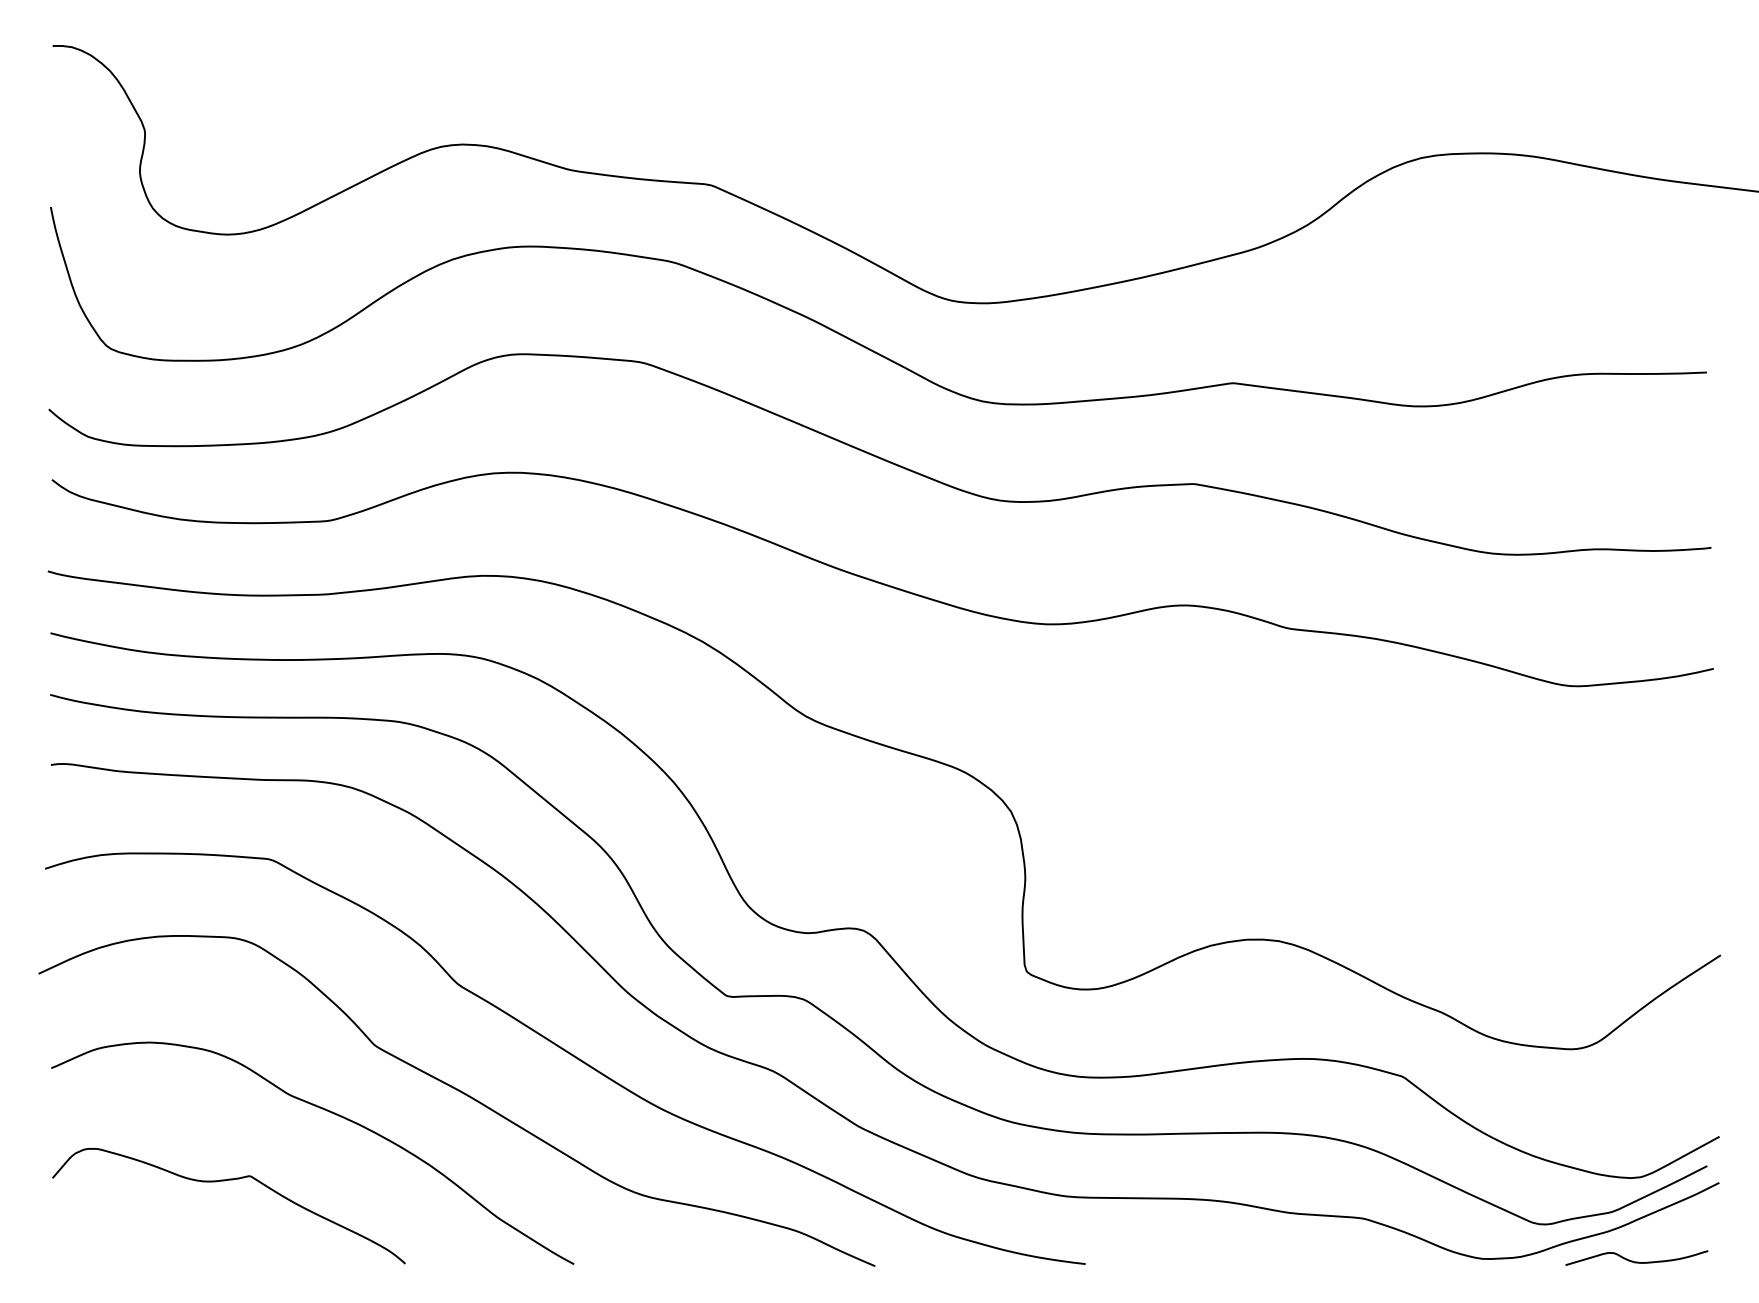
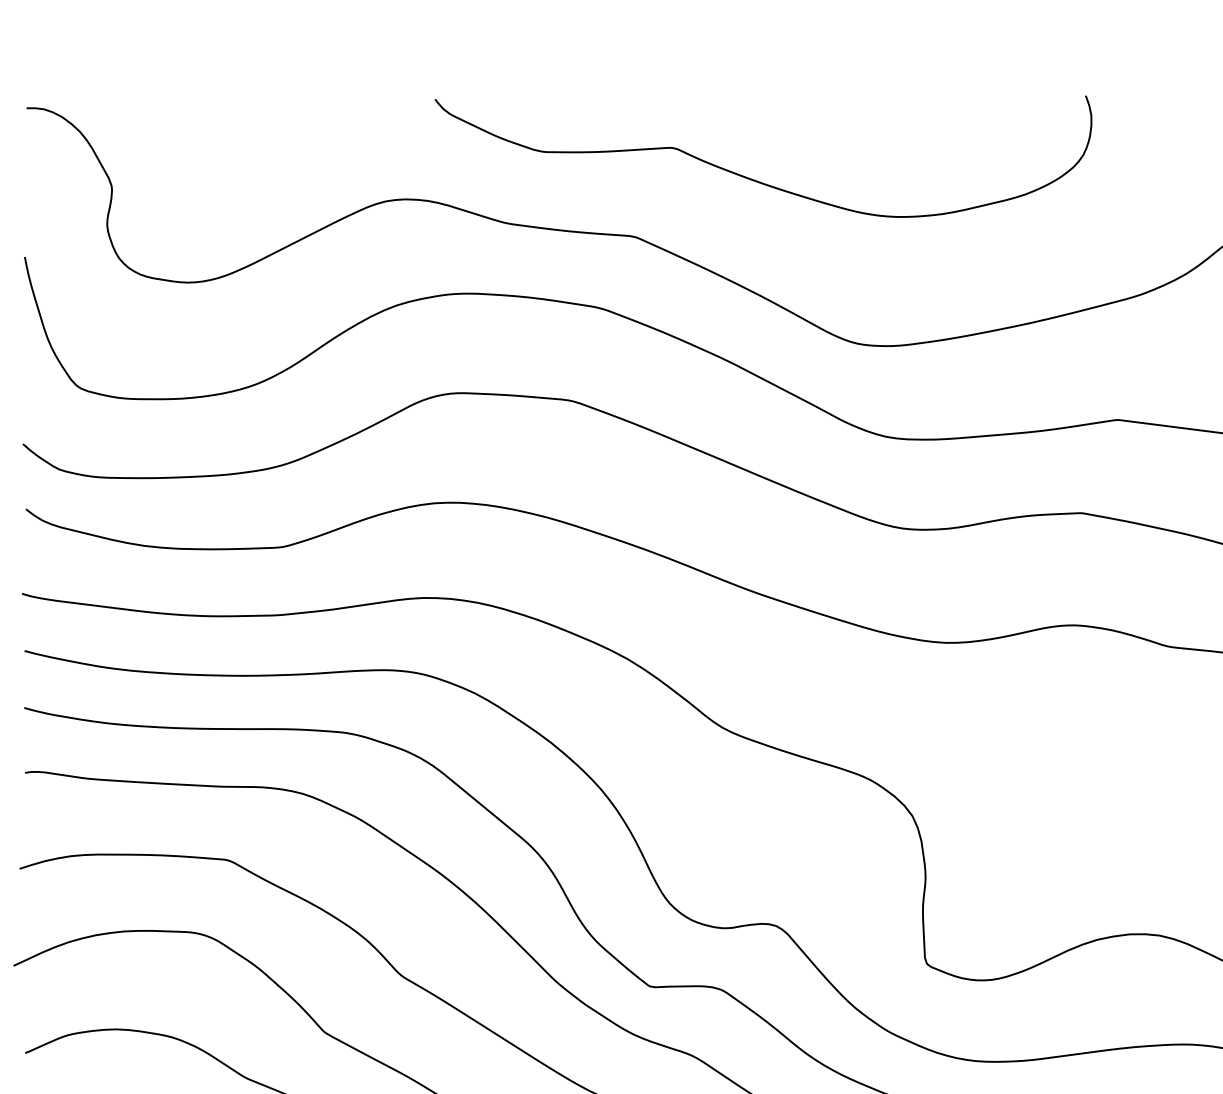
curve: (841, 123) -> (755, 179), added

